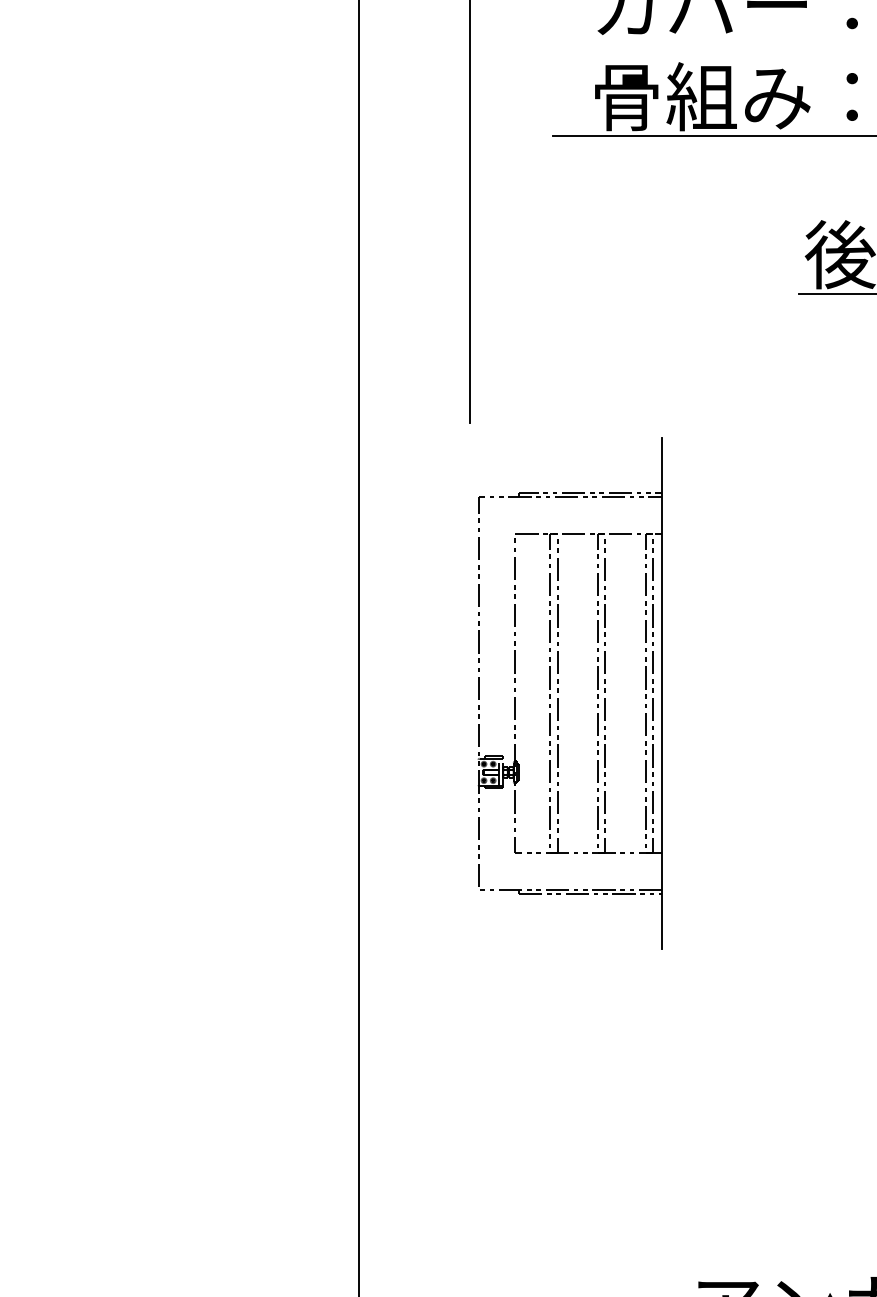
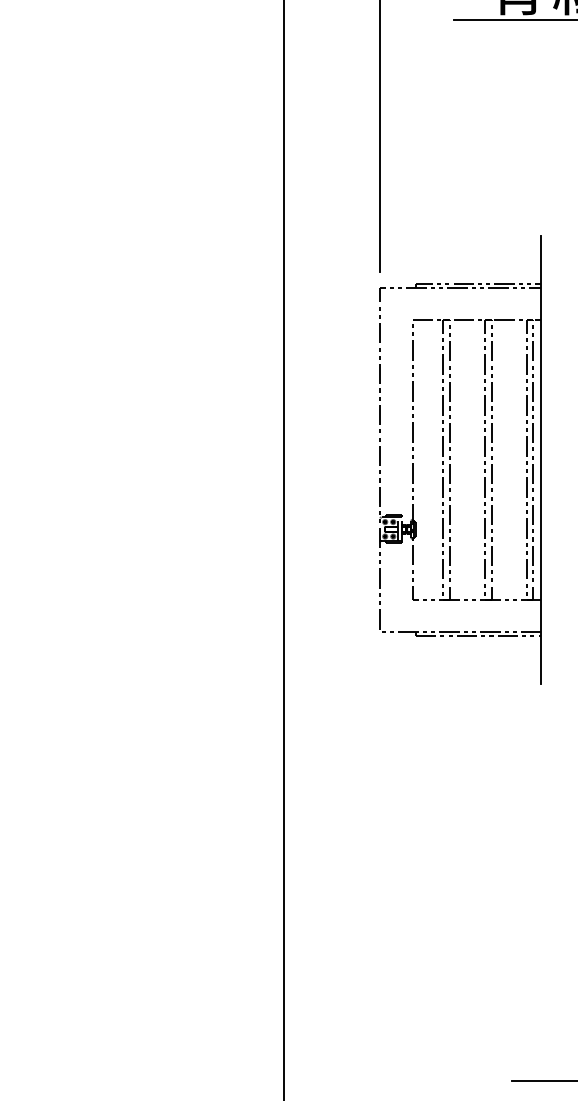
part: (558, 692) -> (450, 459), moved

